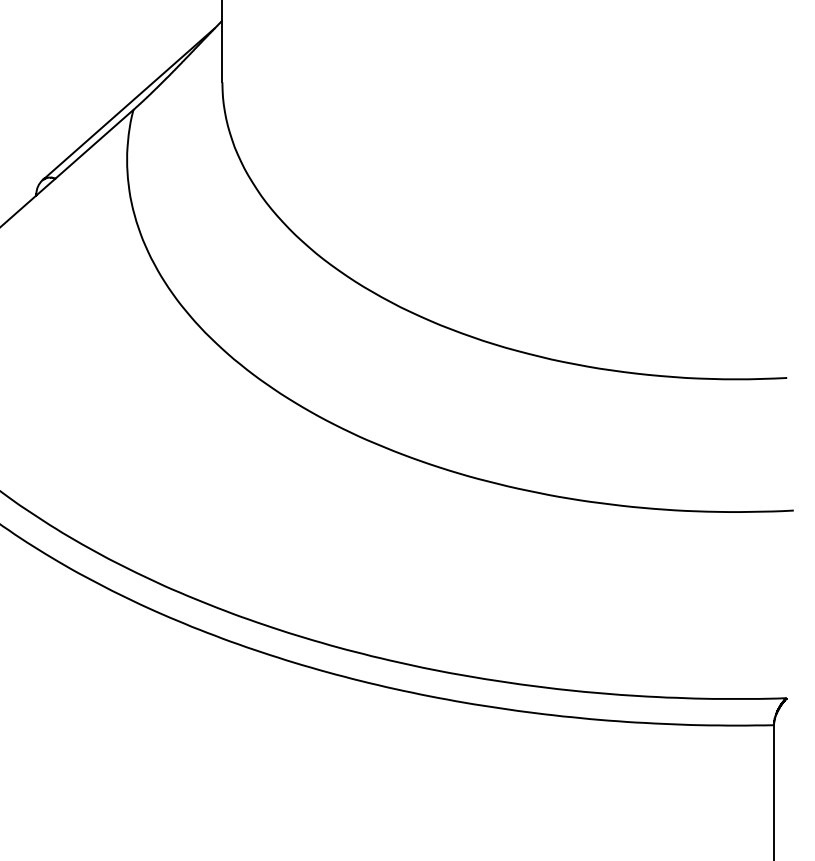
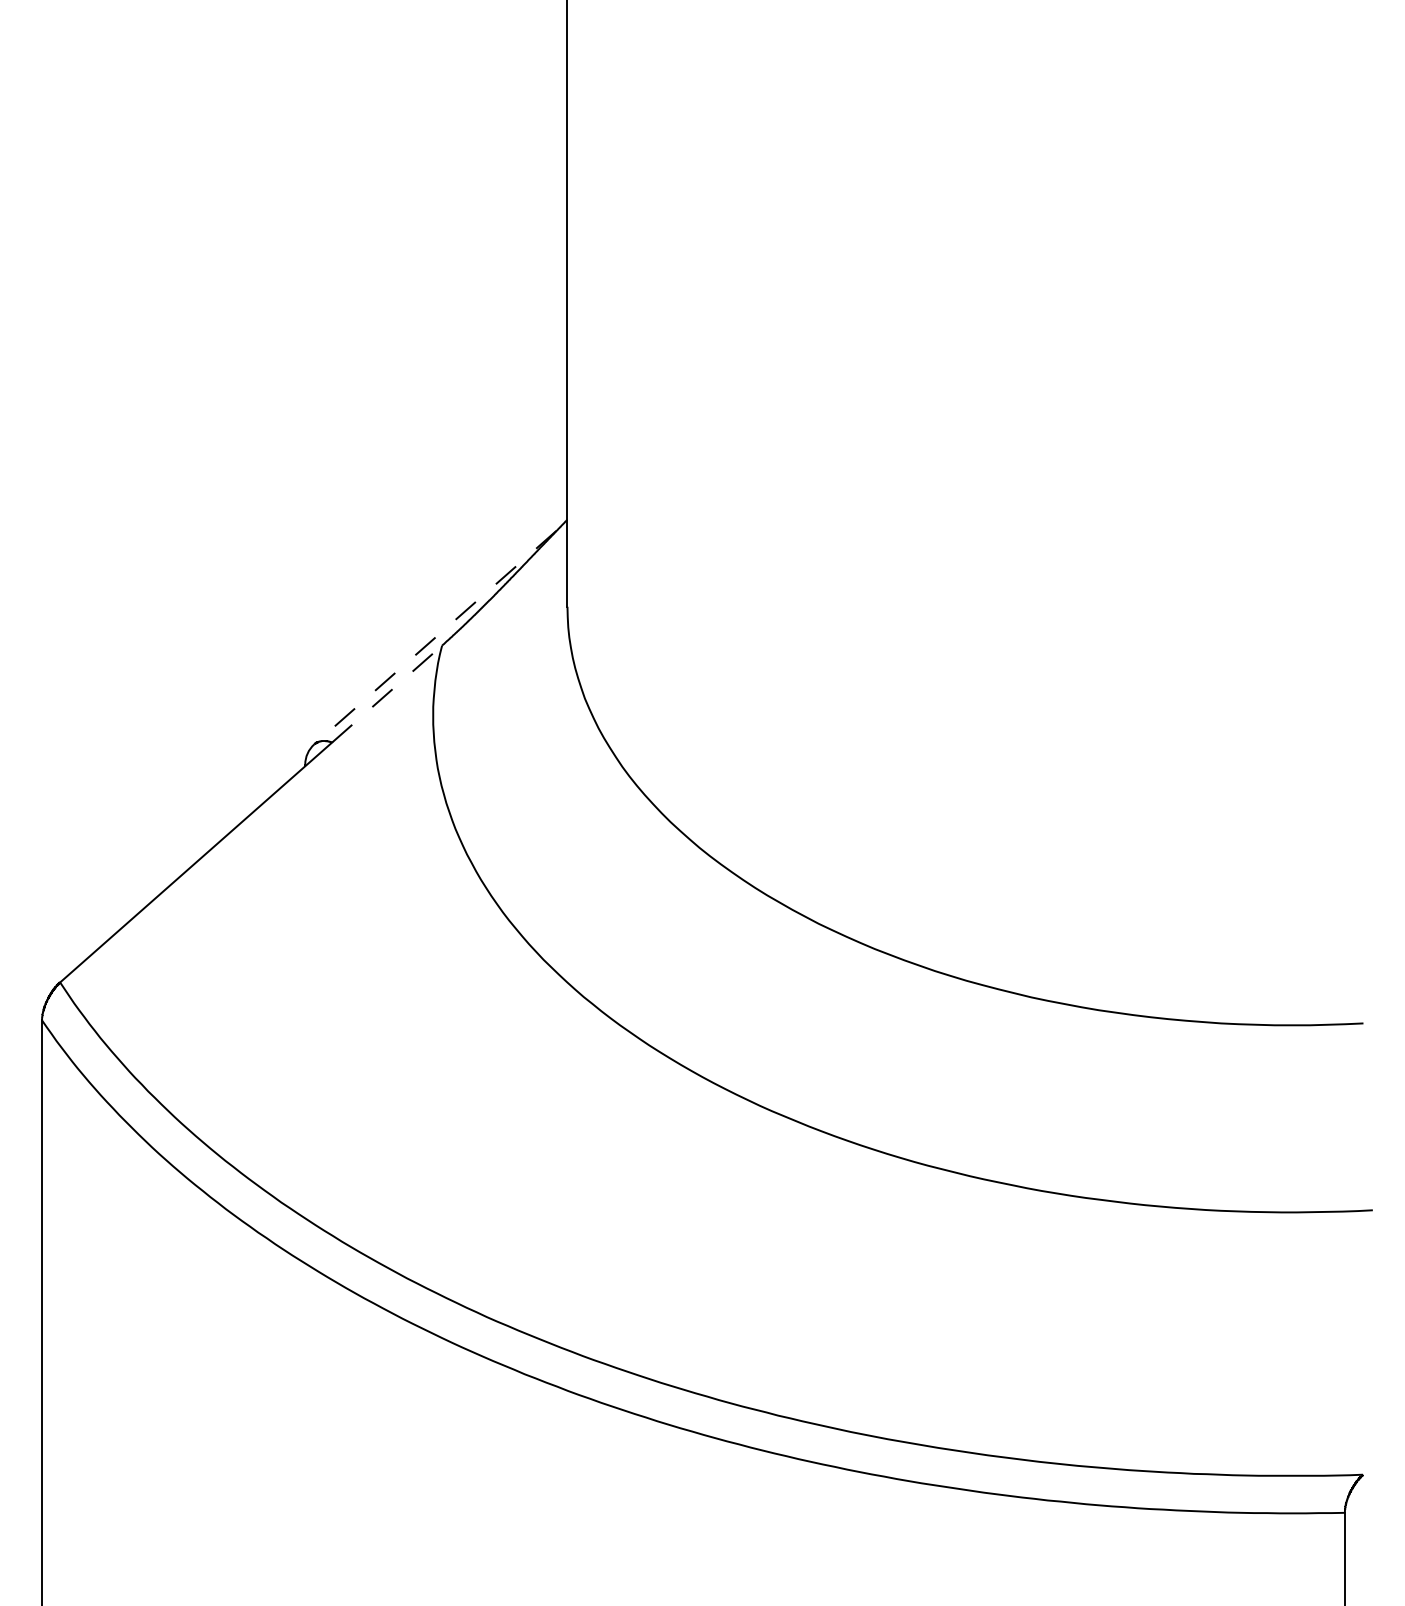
line: (128, 104) -> (434, 638), solid -> dashed
line: (94, 143) -> (387, 693), solid -> dashed

